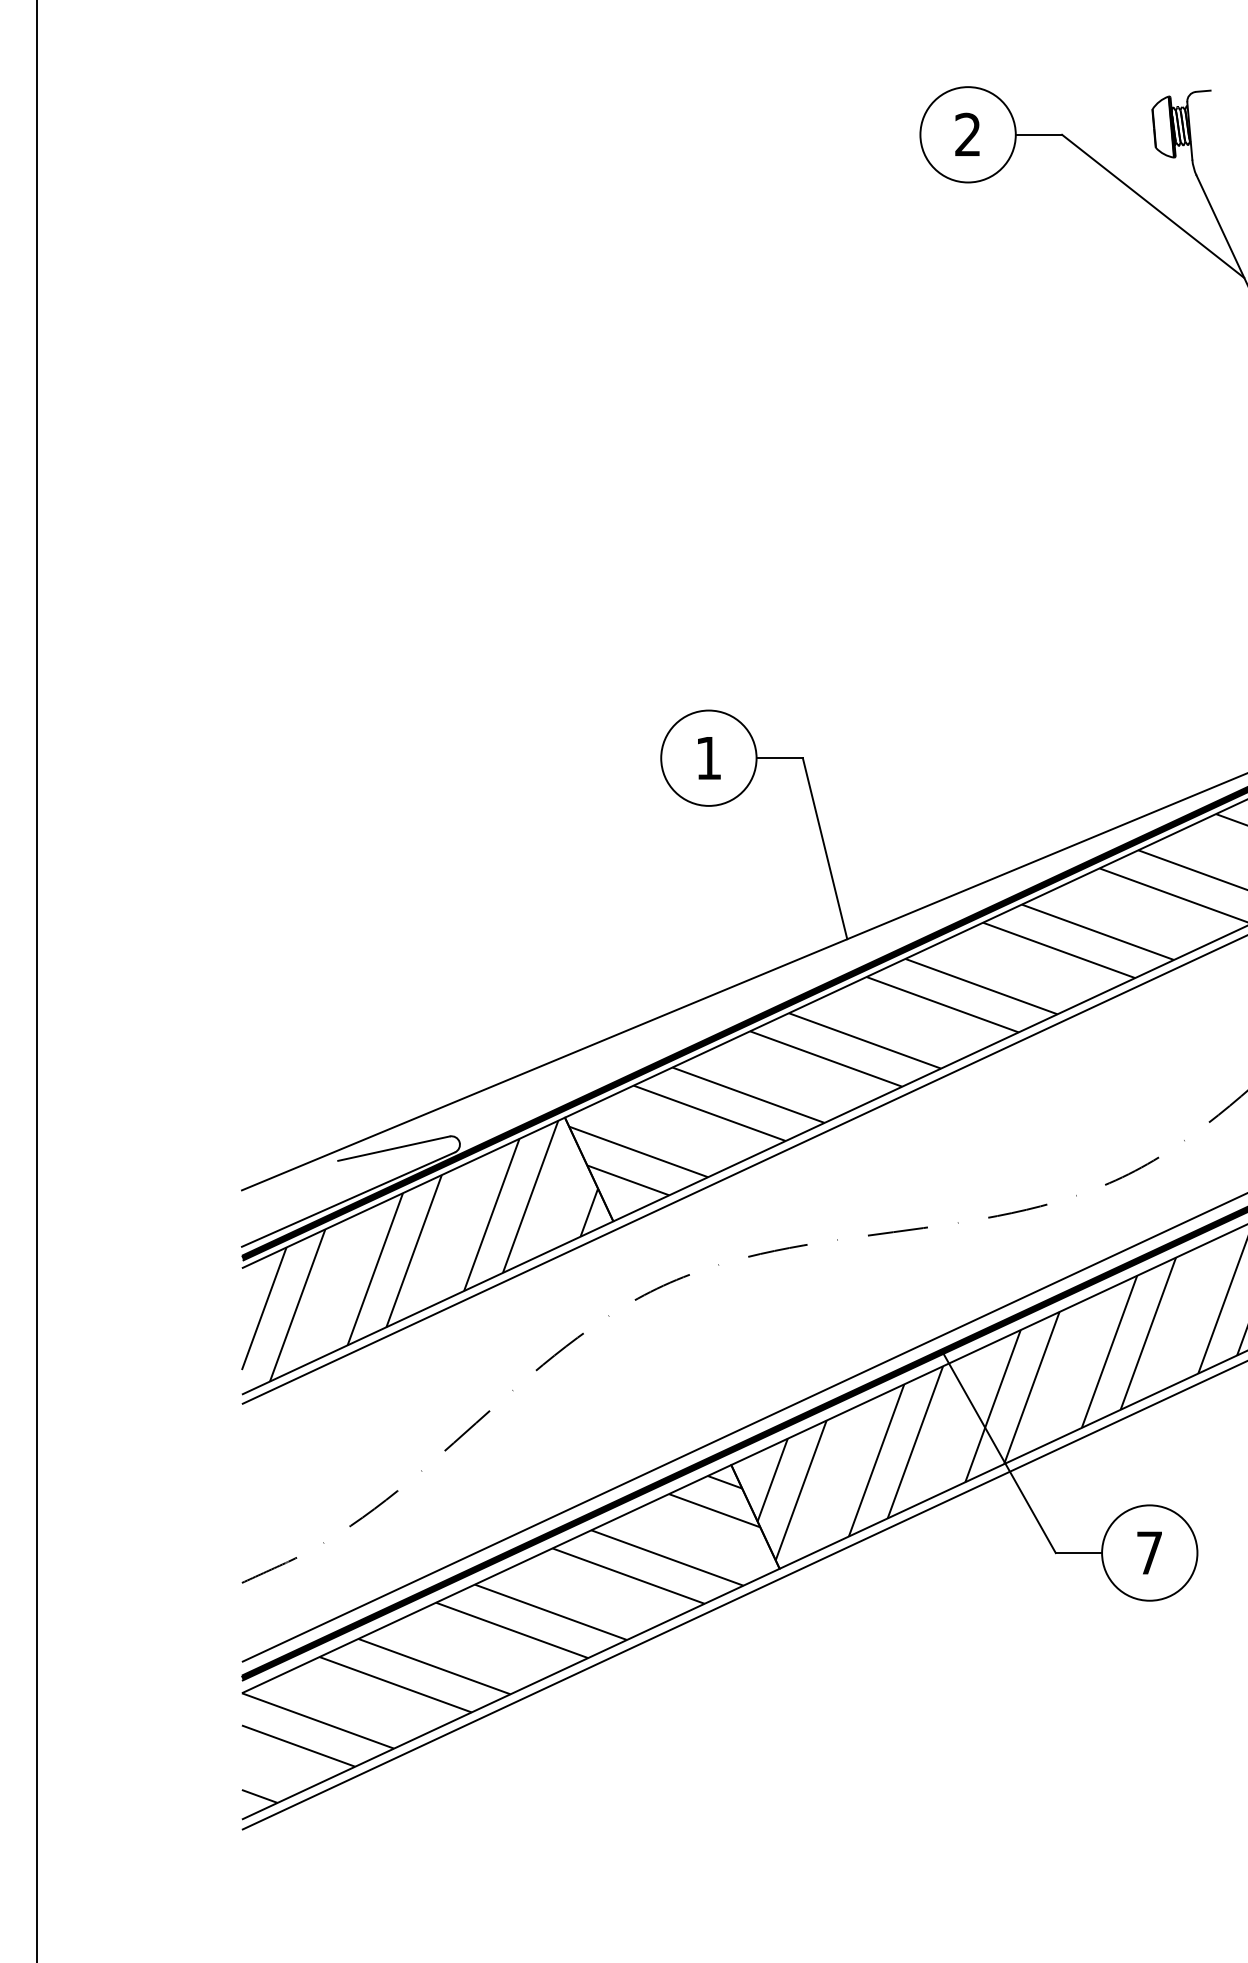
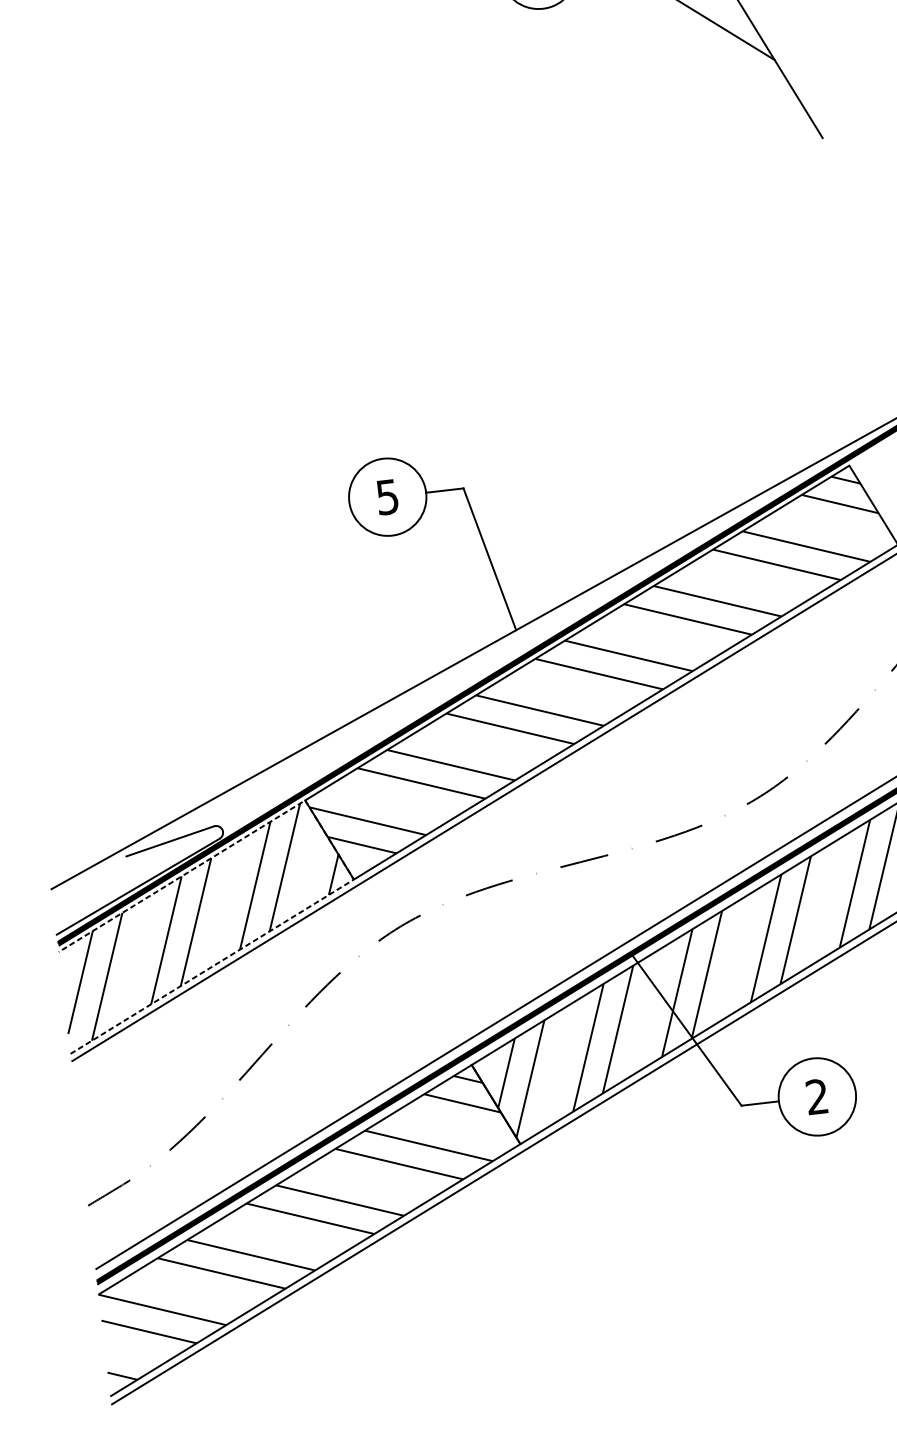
text: (708, 758) -> (387, 497), 1 -> 5
line: (600, 1193) -> (340, 858), solid -> dashed
text: (1149, 1552) -> (817, 1096), 7 -> 2

